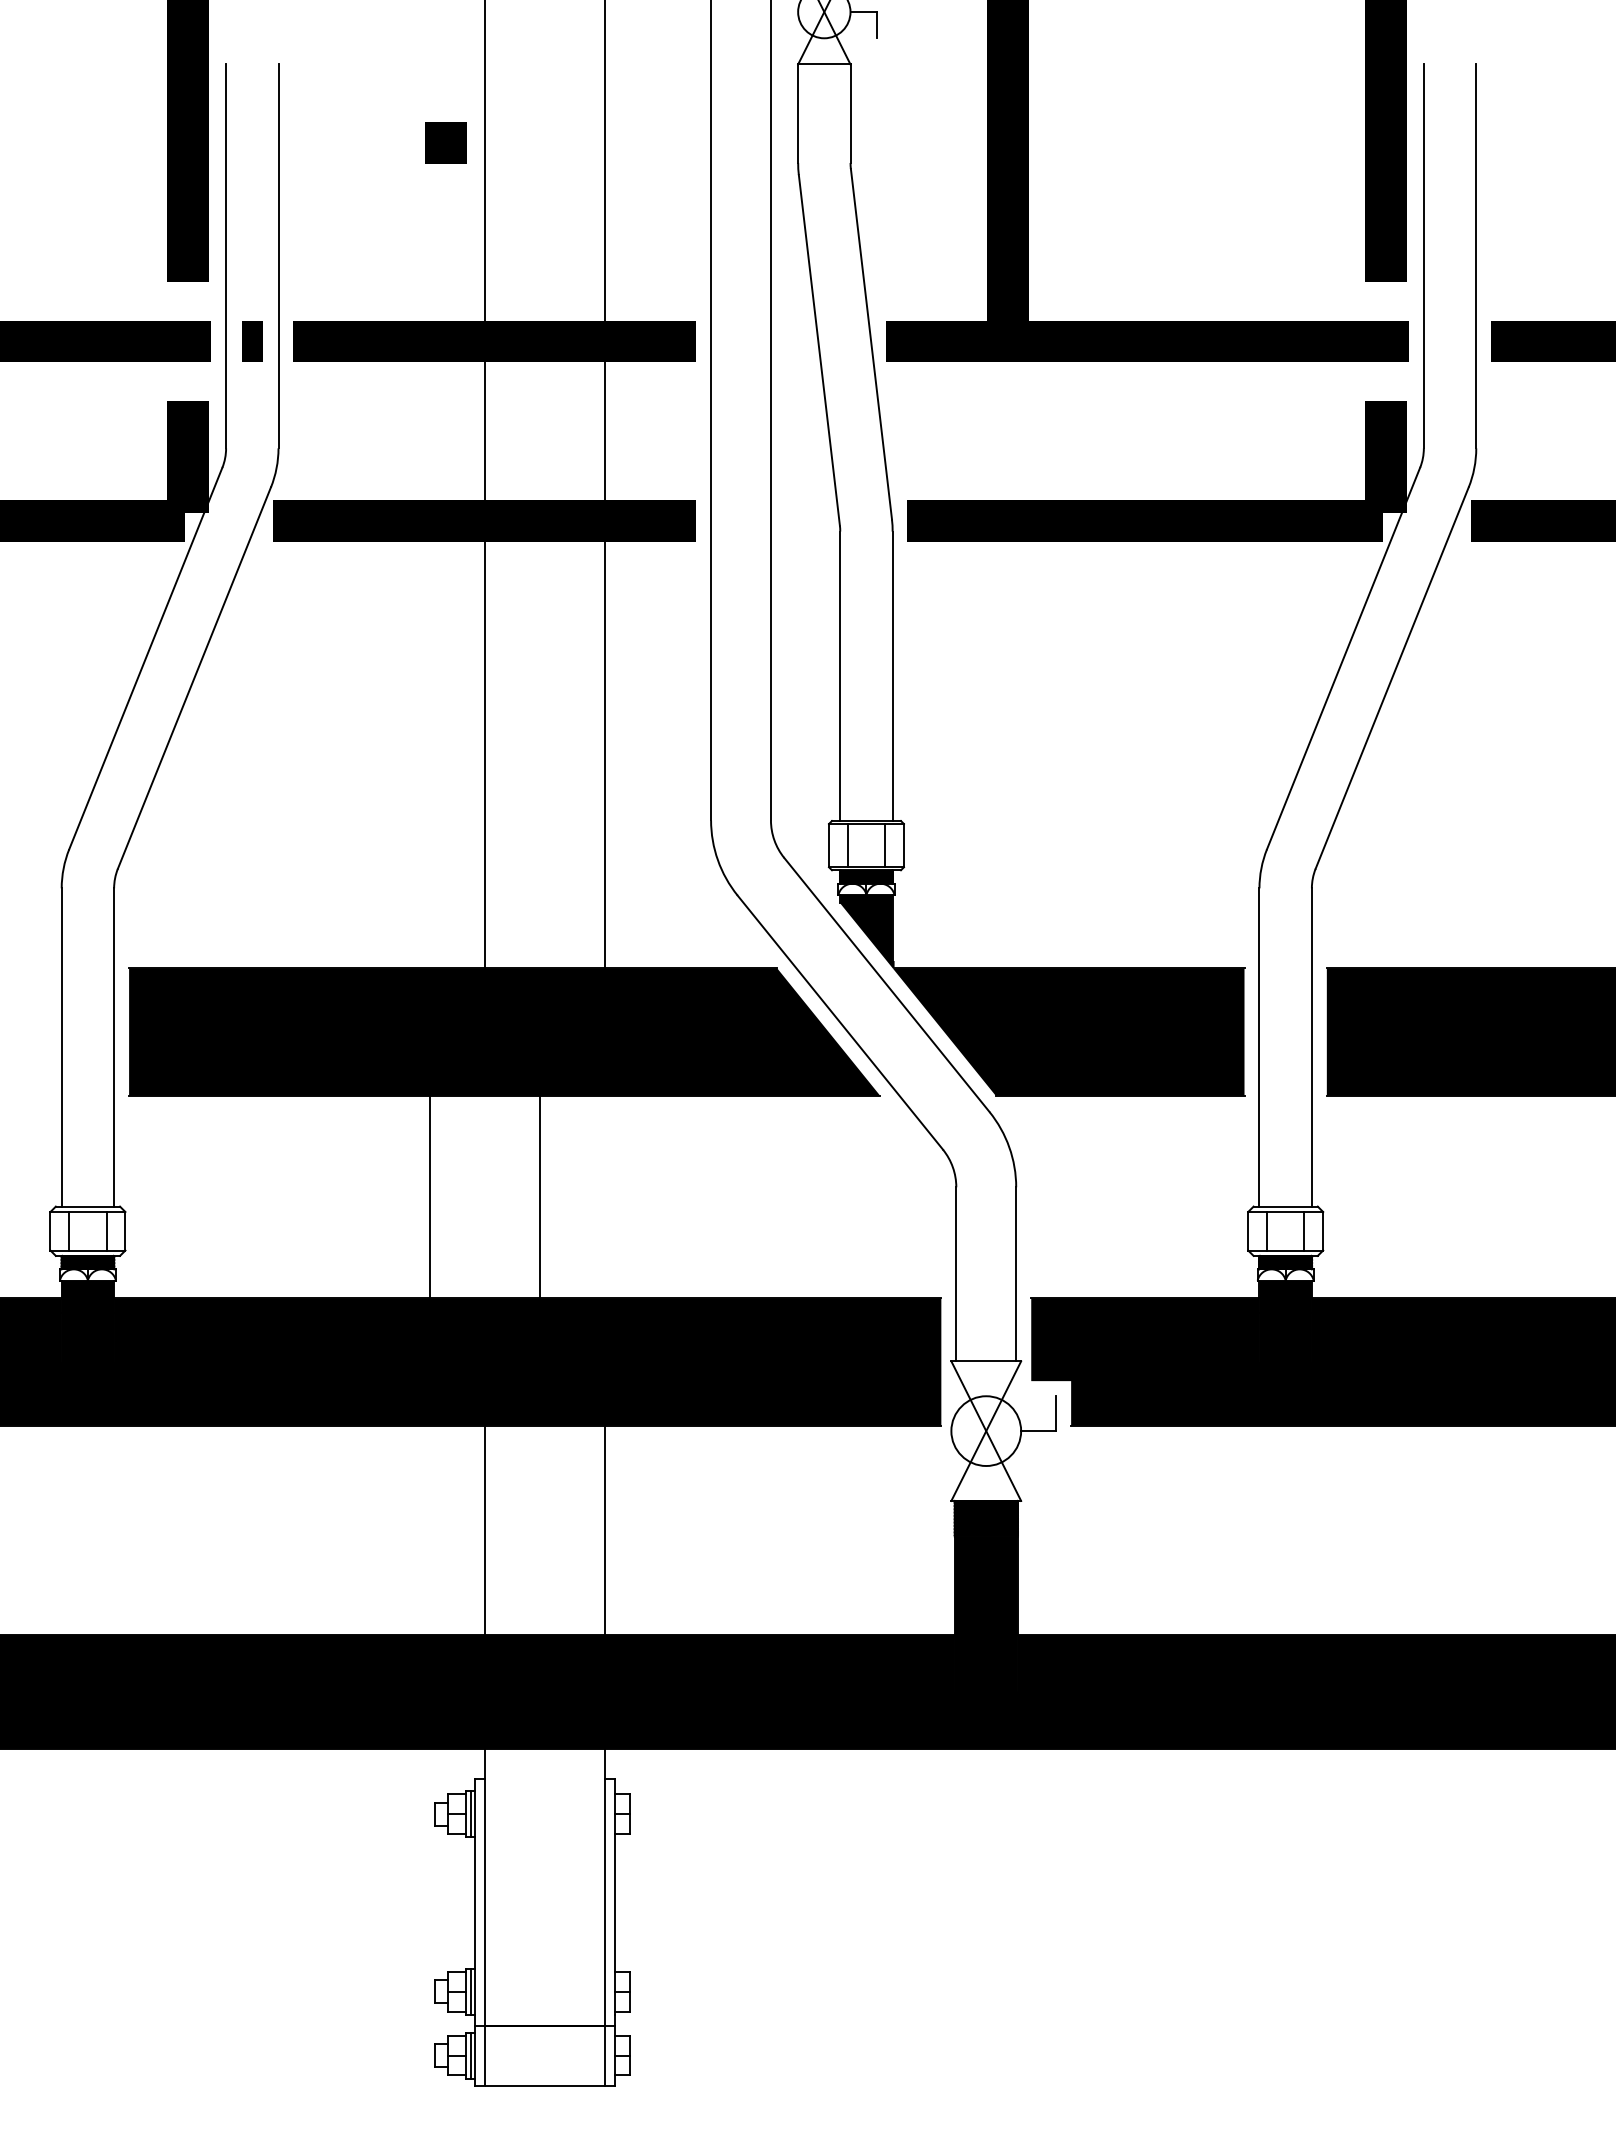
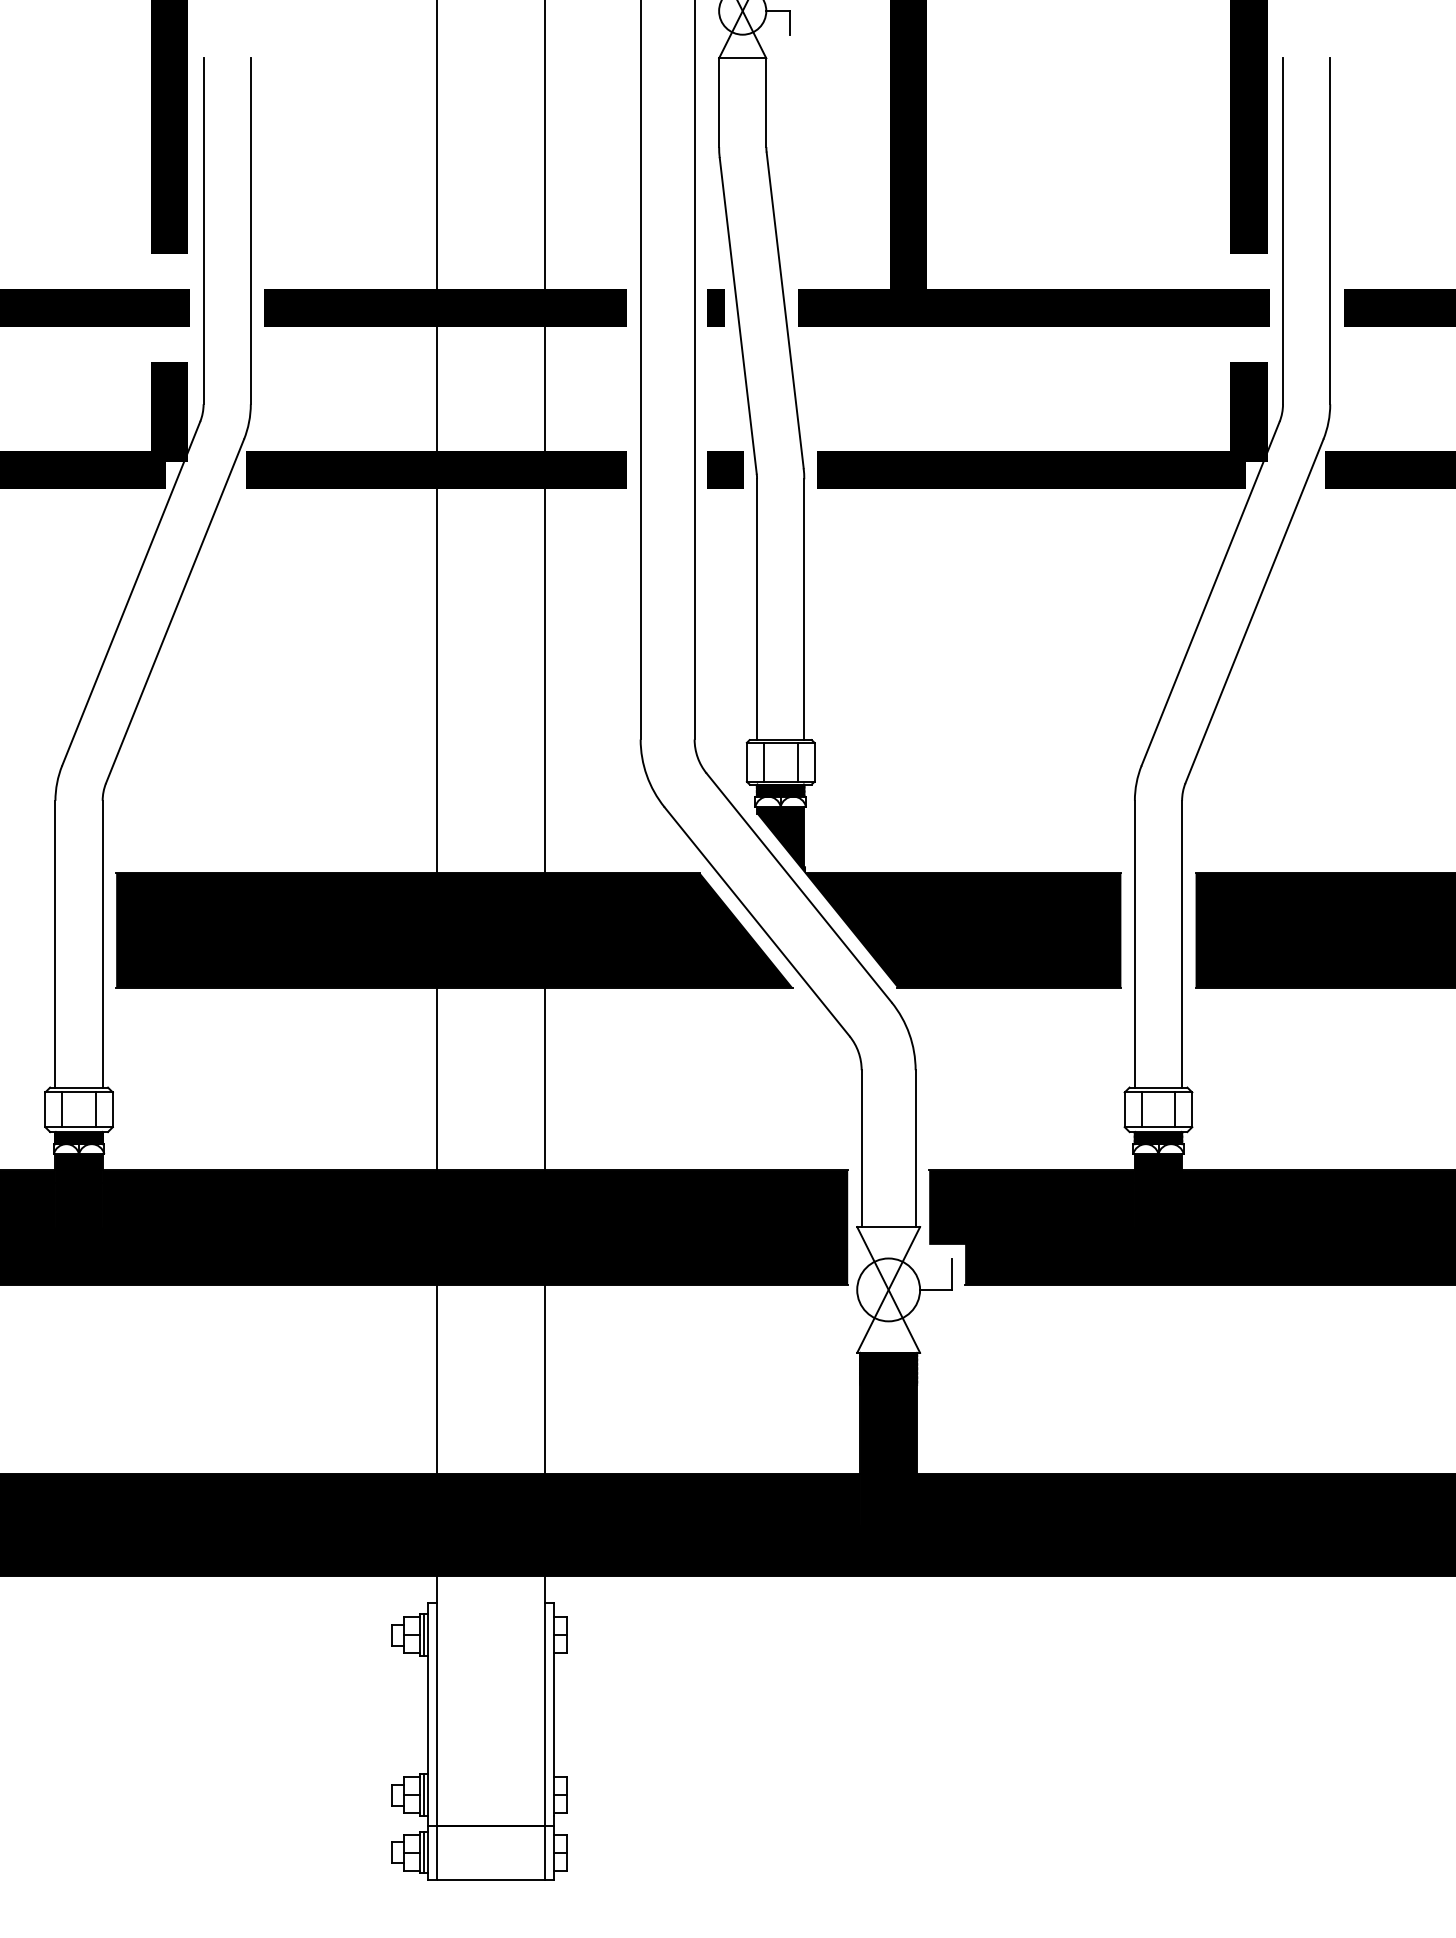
line: (445, 142) -> (724, 469), moved
line: (252, 341) -> (715, 307), moved
line: (430, 1196) -> (437, 1078), moved
line: (539, 1196) -> (544, 1078), moved

